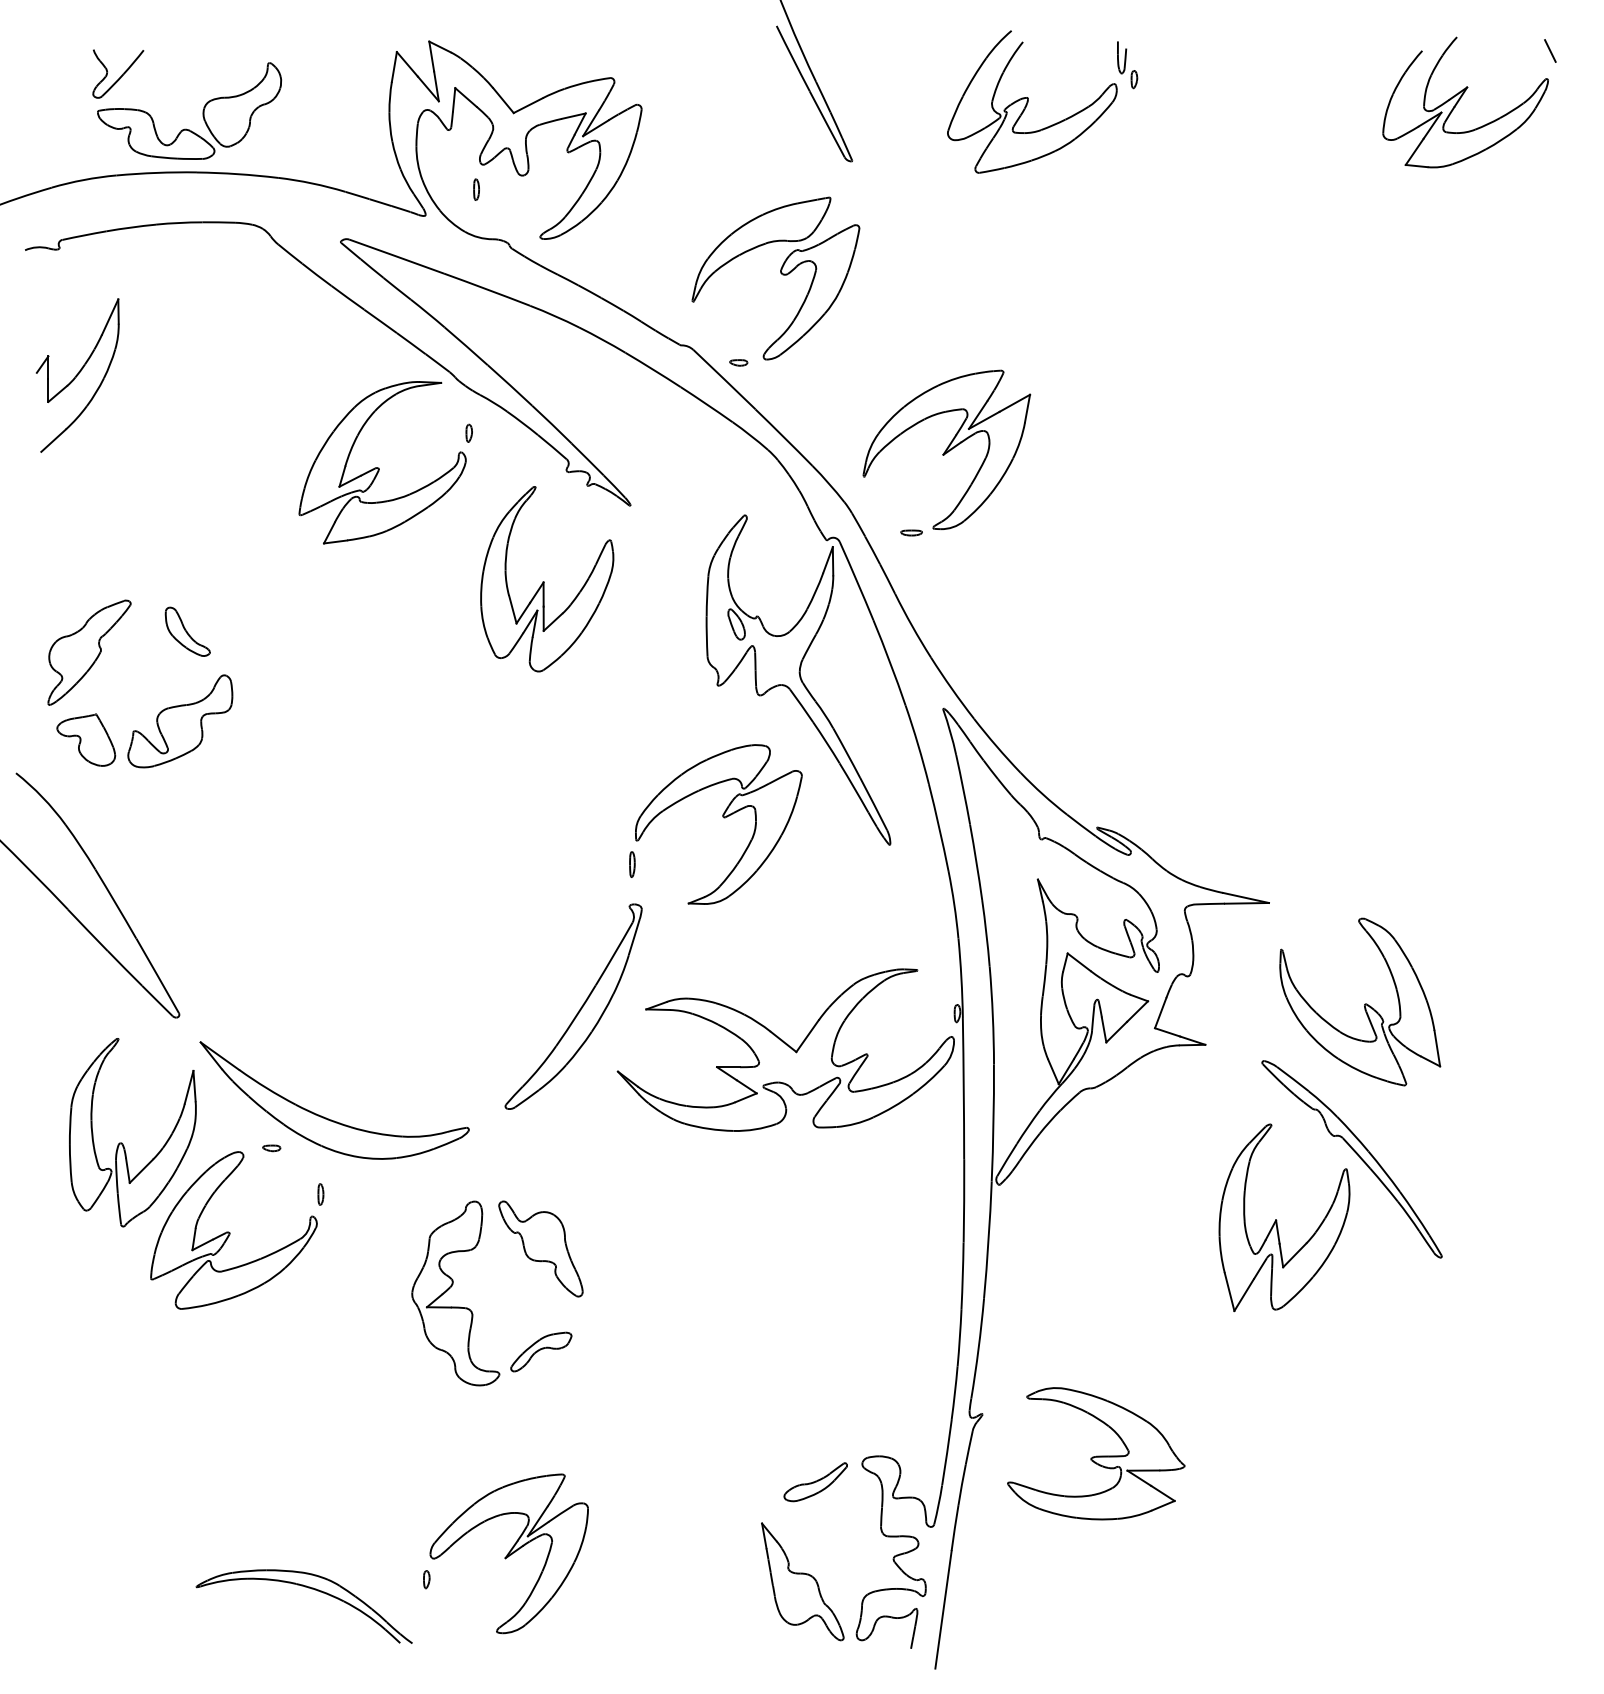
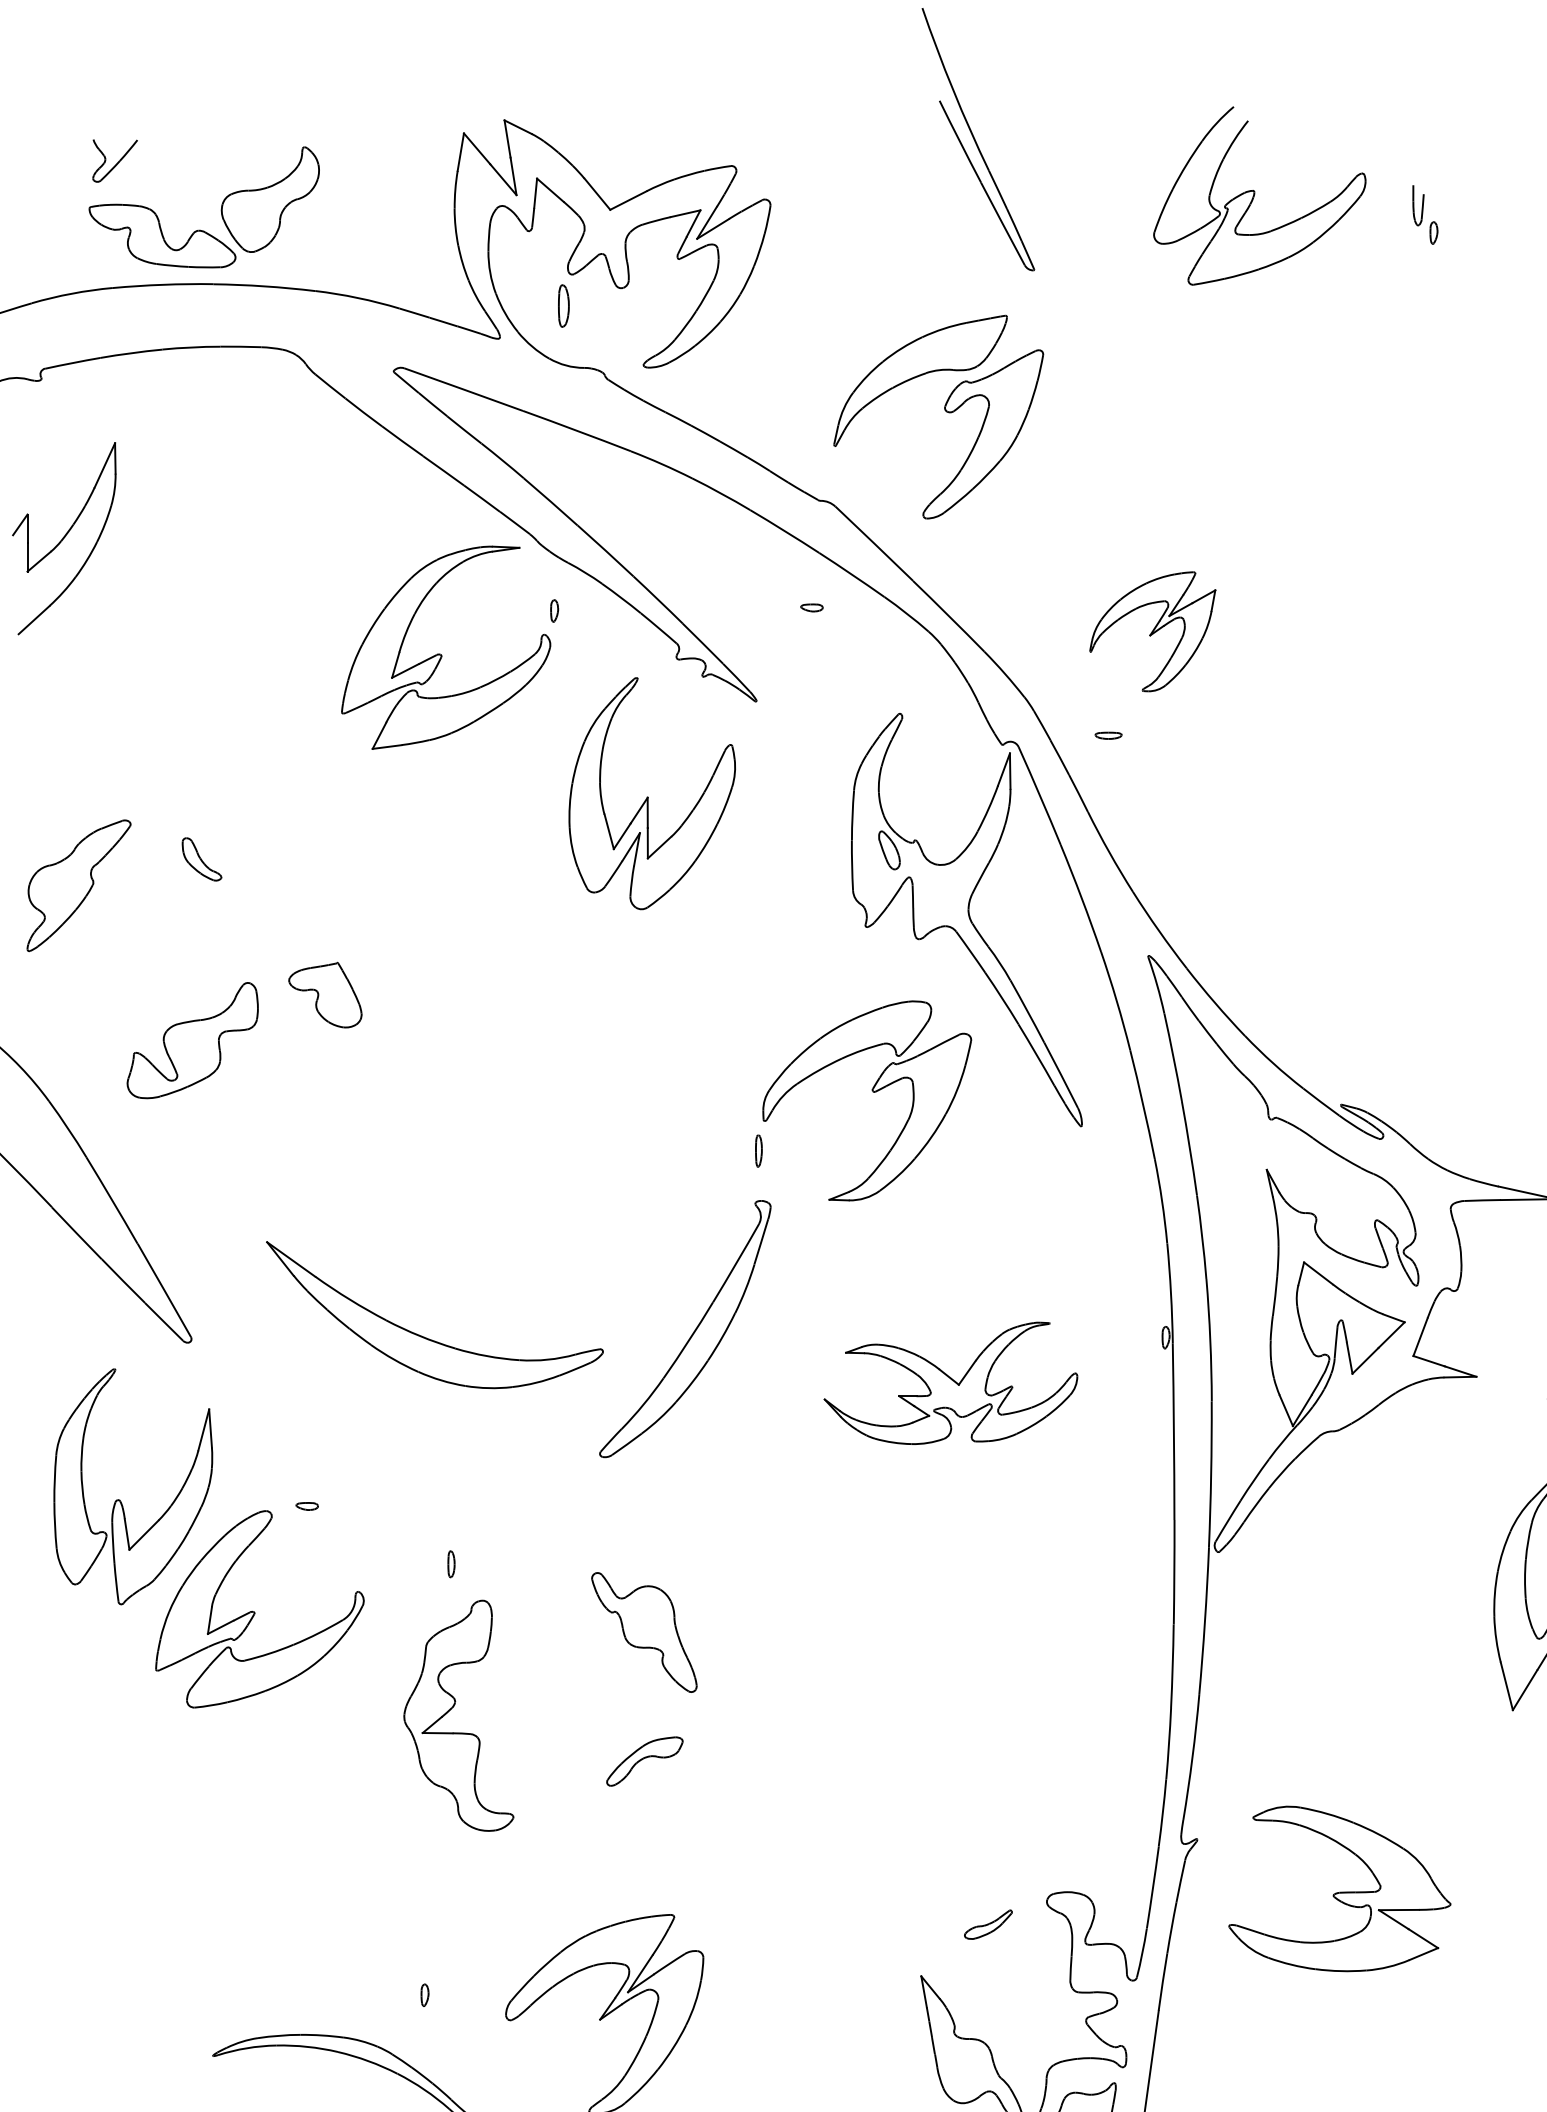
part: (1127, 65) -> (1425, 215), moved
part: (118, 73) -> (115, 160), size x0.7
part: (476, 189) -> (563, 305), size x1.6
part: (738, 362) -> (811, 607), moved
part: (946, 449) -> (1152, 631), size x0.6
part: (187, 631) -> (201, 859), size x0.7
part: (180, 721) -> (192, 1040), moved
part: (86, 739) -> (325, 994), moved
part: (785, 1049) -> (950, 1382), size x0.6
part: (326, 1117) -> (424, 1336), moved
part: (320, 1194) -> (450, 1564), moved
part: (450, 1288) -> (452, 1709), moved
part: (815, 1482) -> (988, 1924), size x0.6
part: (426, 1579) -> (424, 1995), moved

